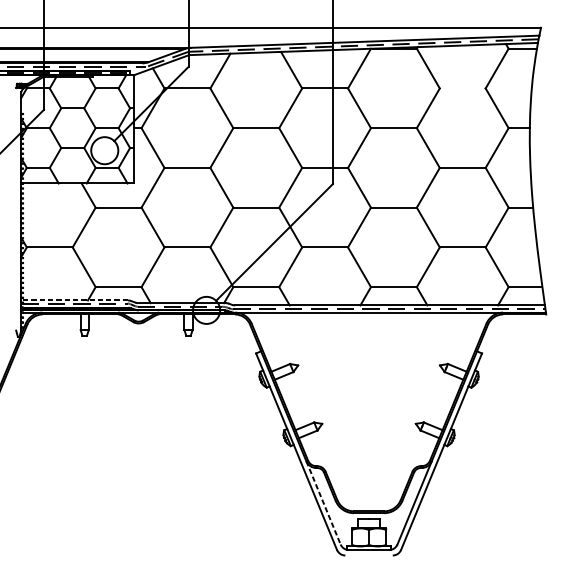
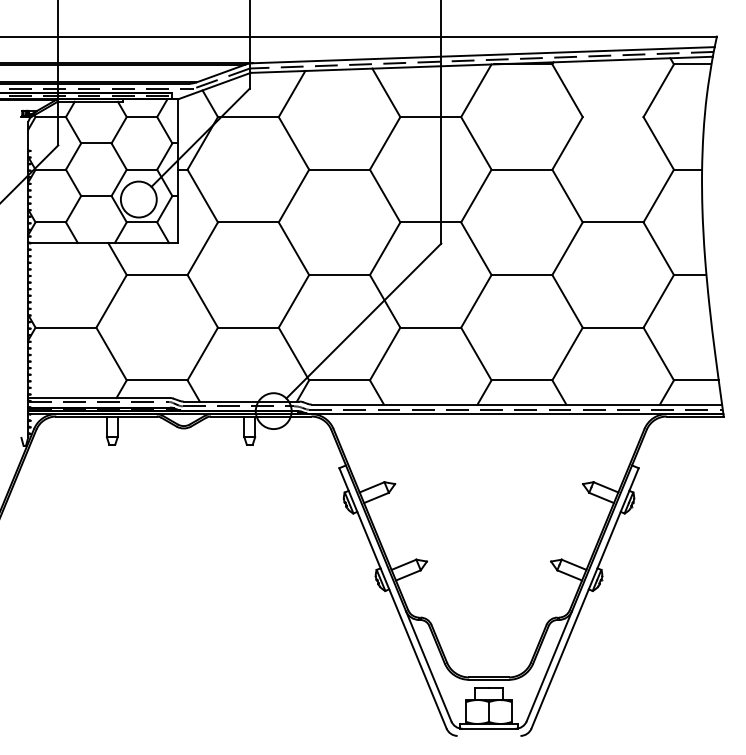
line: (75, 300) -> (99, 397), dashed -> solid
line: (323, 503) -> (428, 666), dashed -> solid

